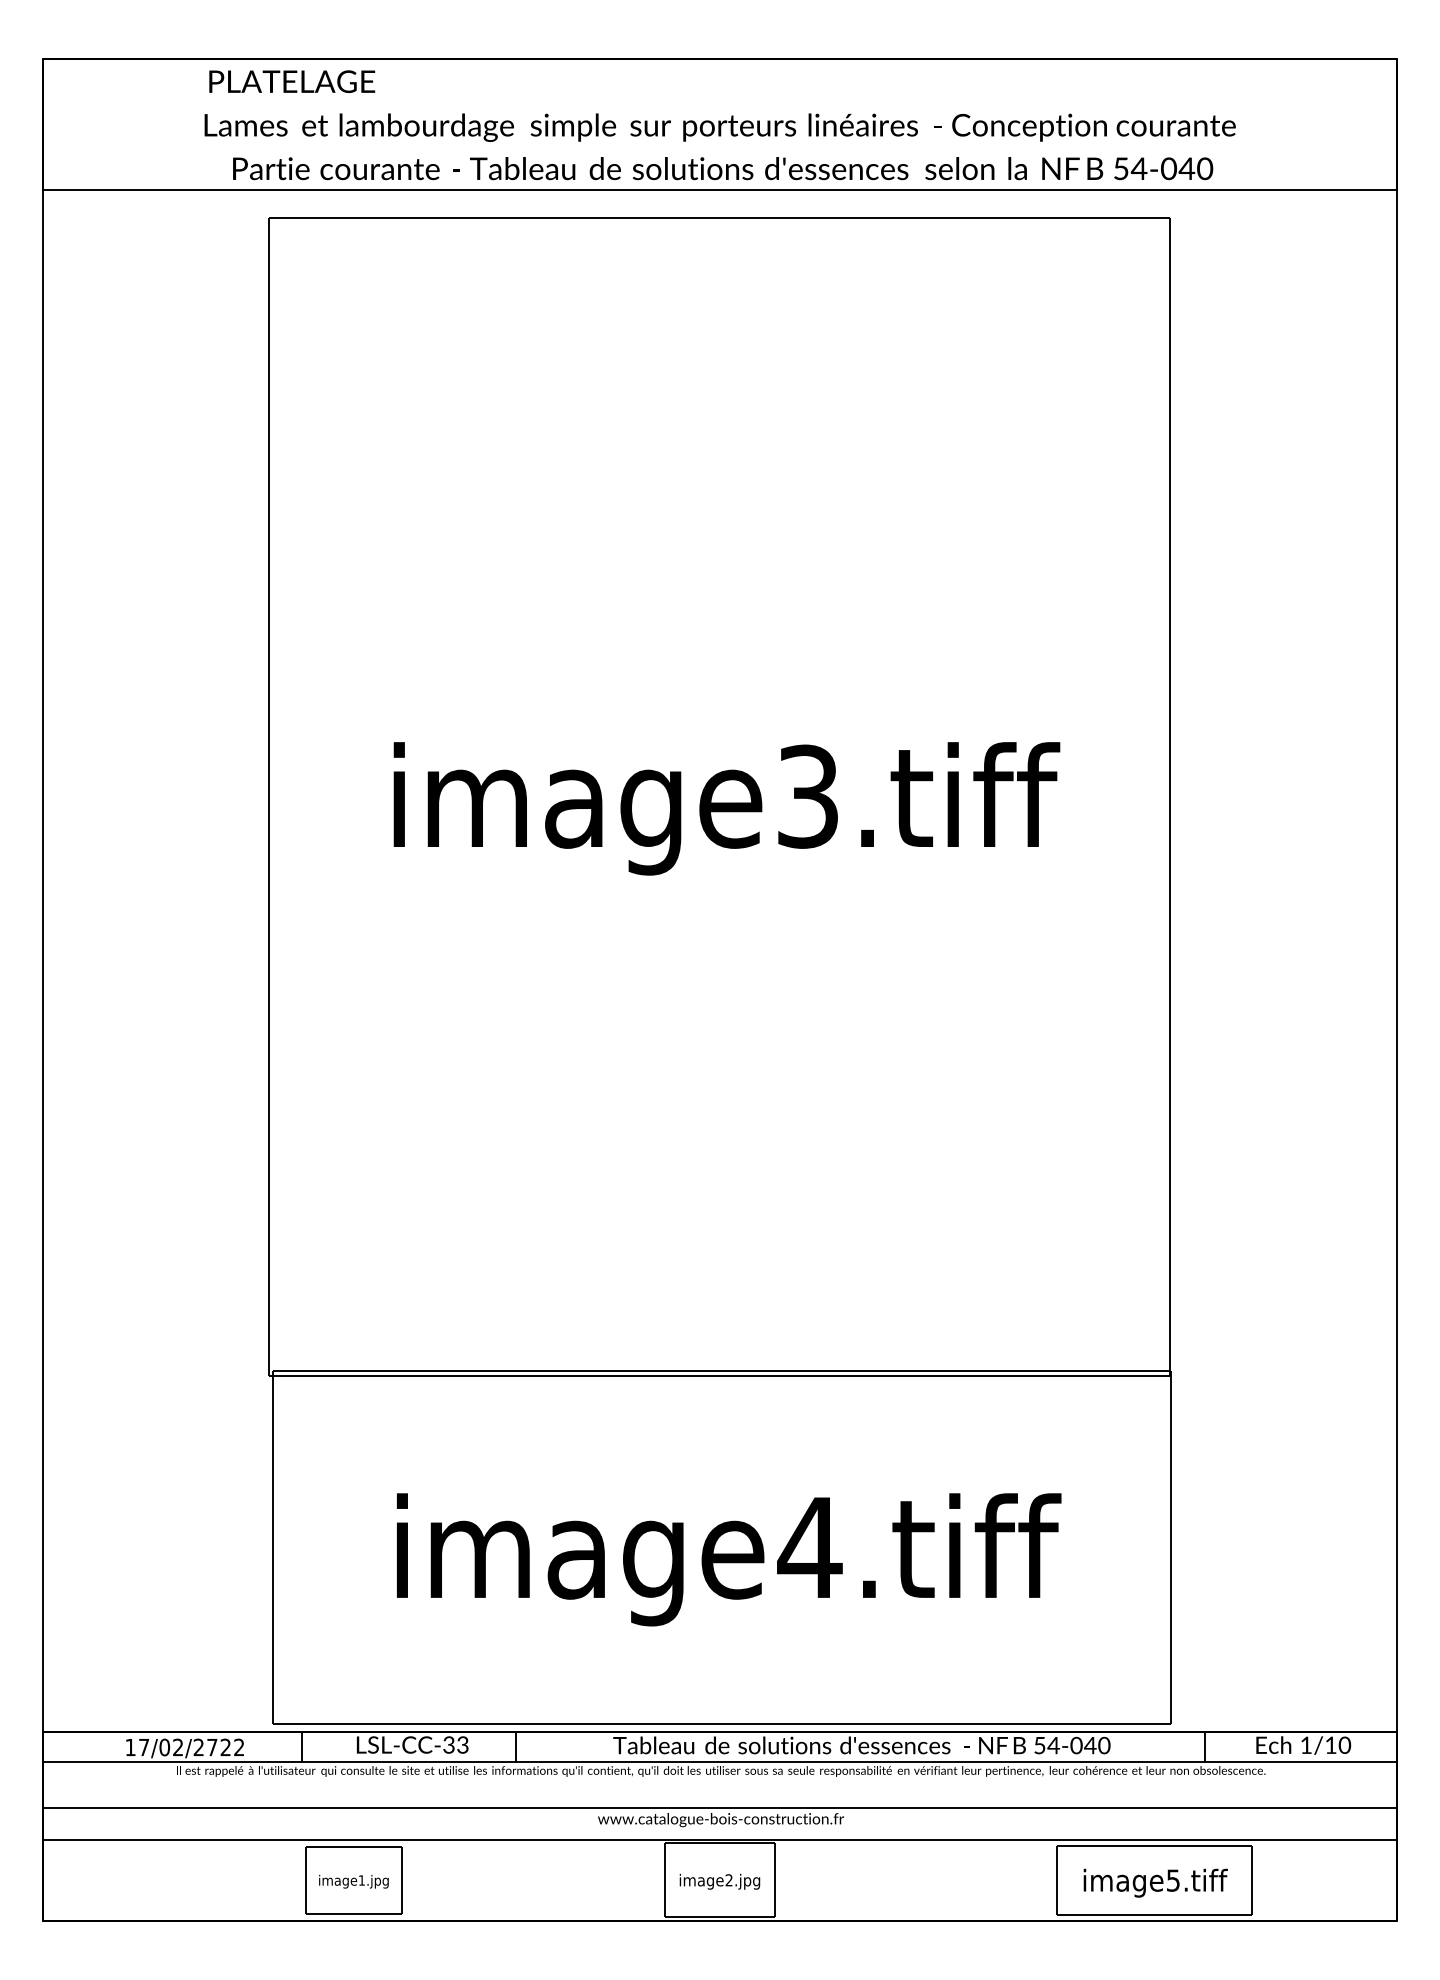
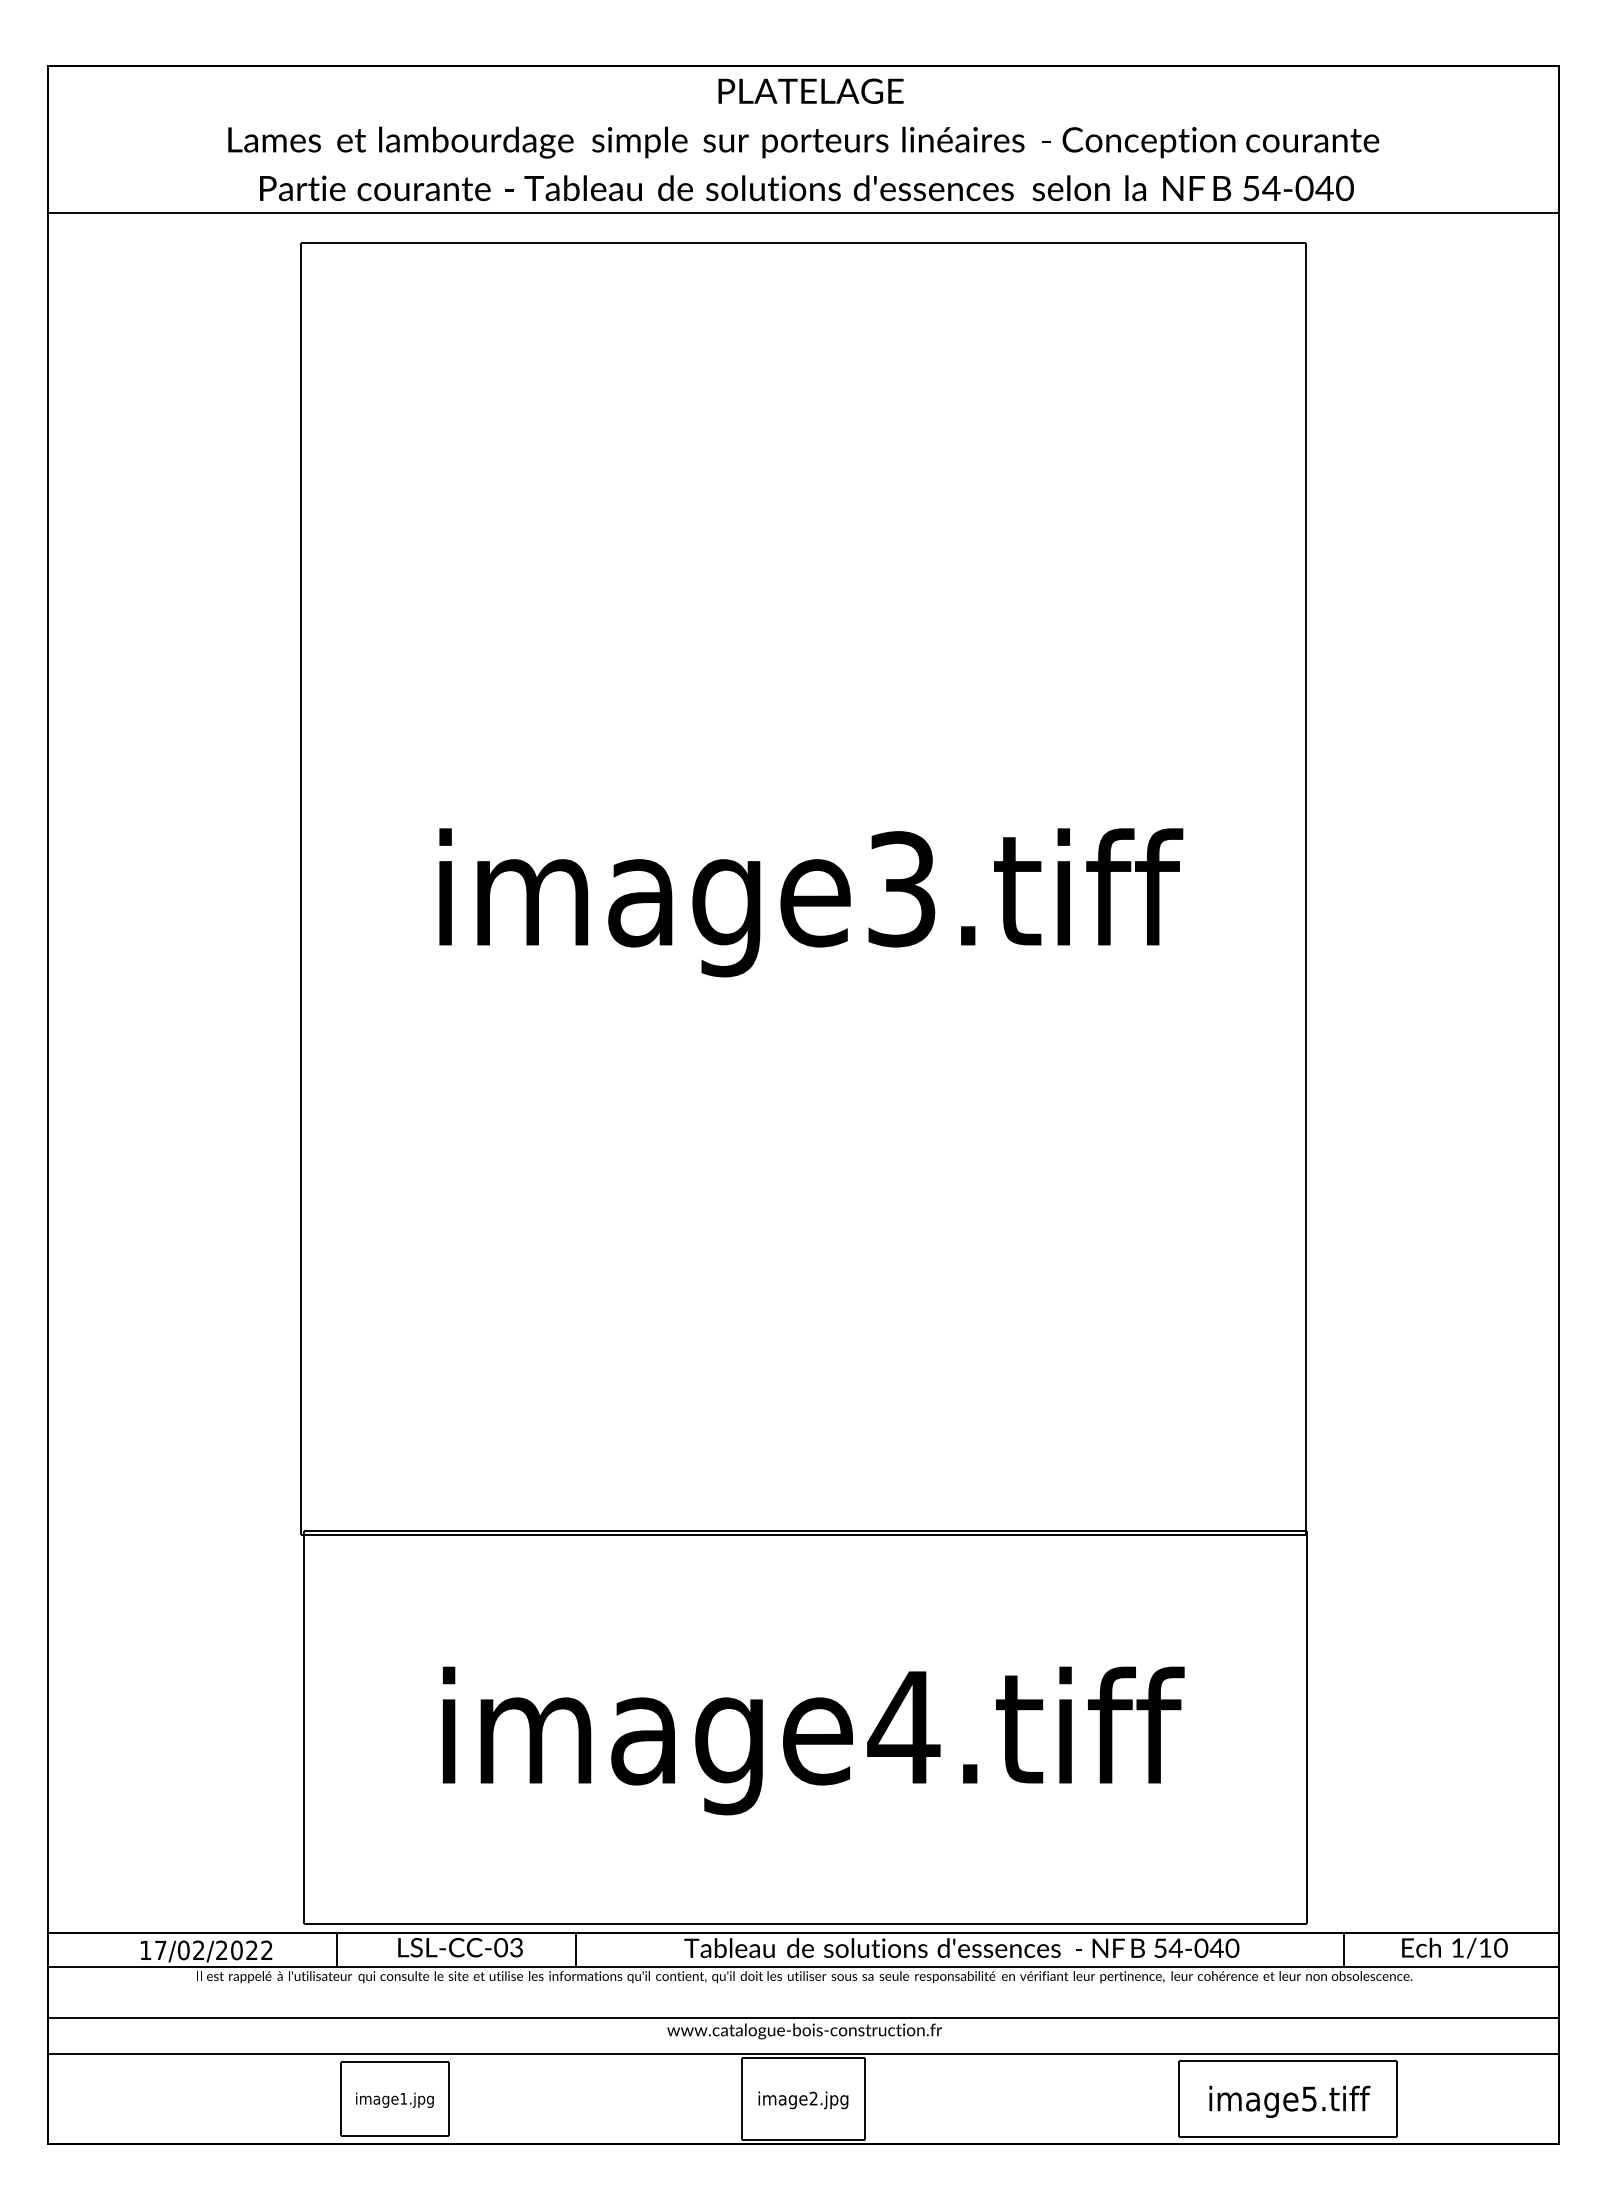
text: (291, 81) -> (810, 90), moved
text: (448, 1744) -> (500, 1947), \c16711848;LSL-CC-33 -> \c16711848;LSL-CC-03
text: (211, 1747) -> (236, 1950), 17/02/2722 -> 17/02/2022

